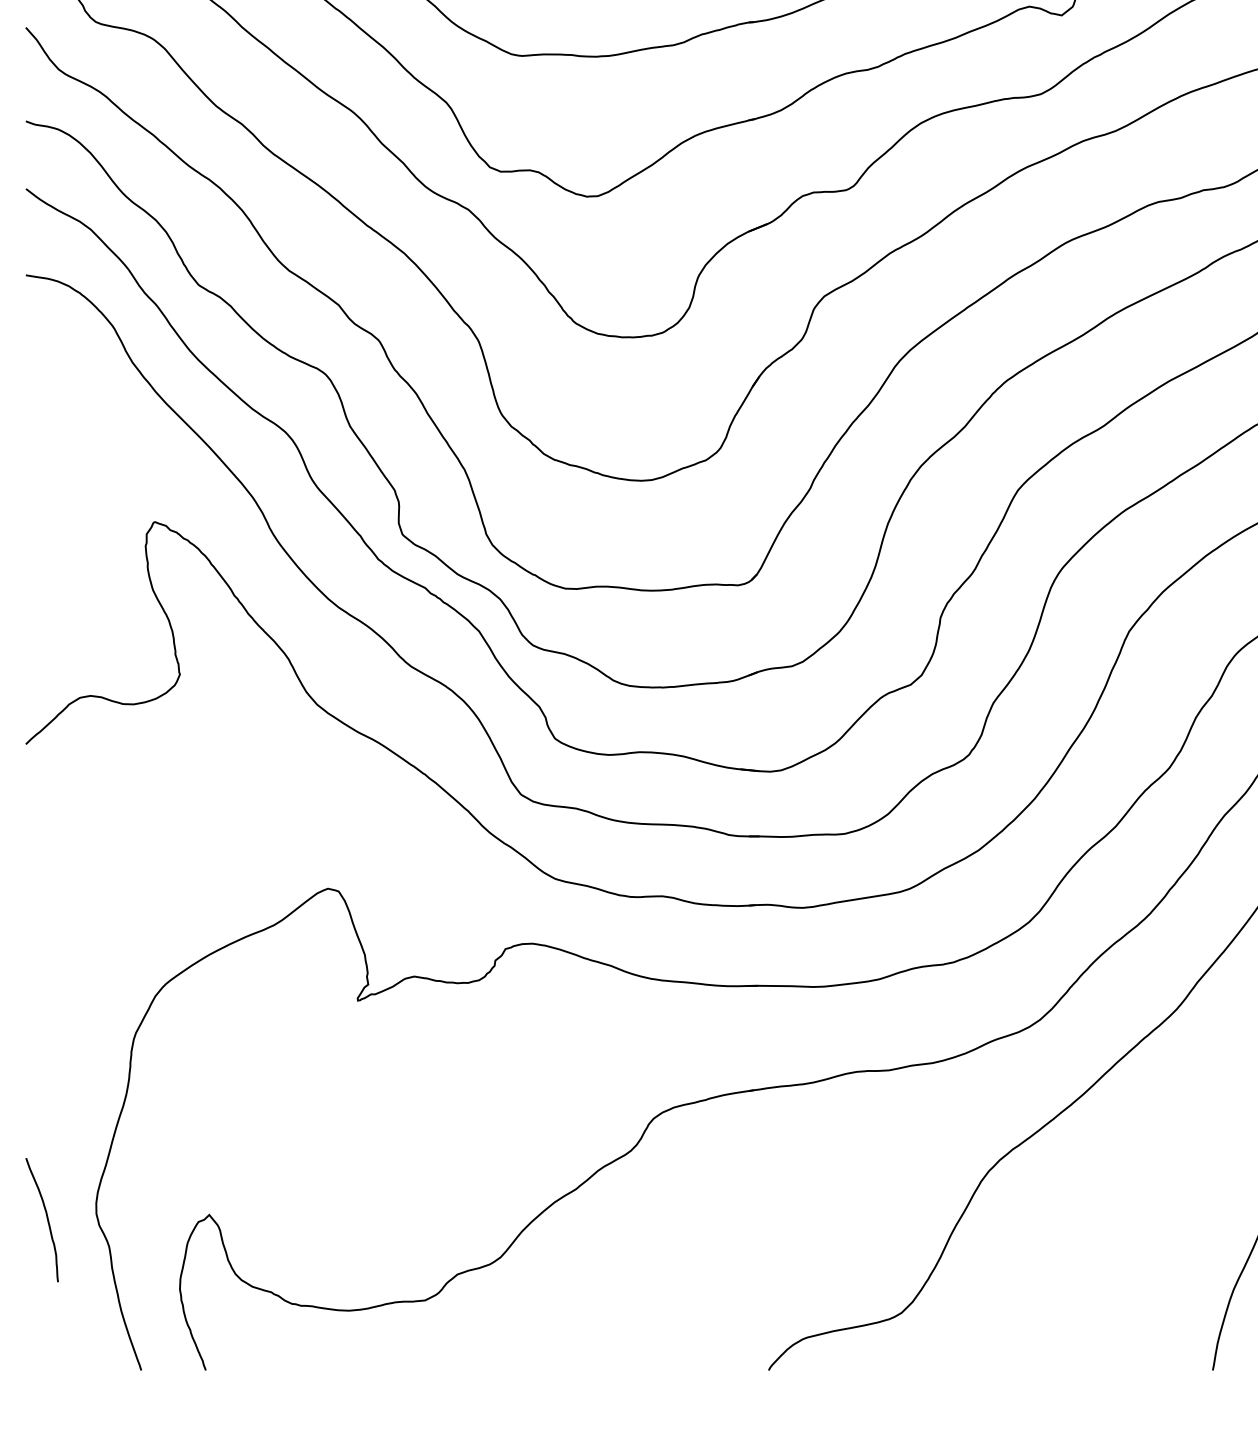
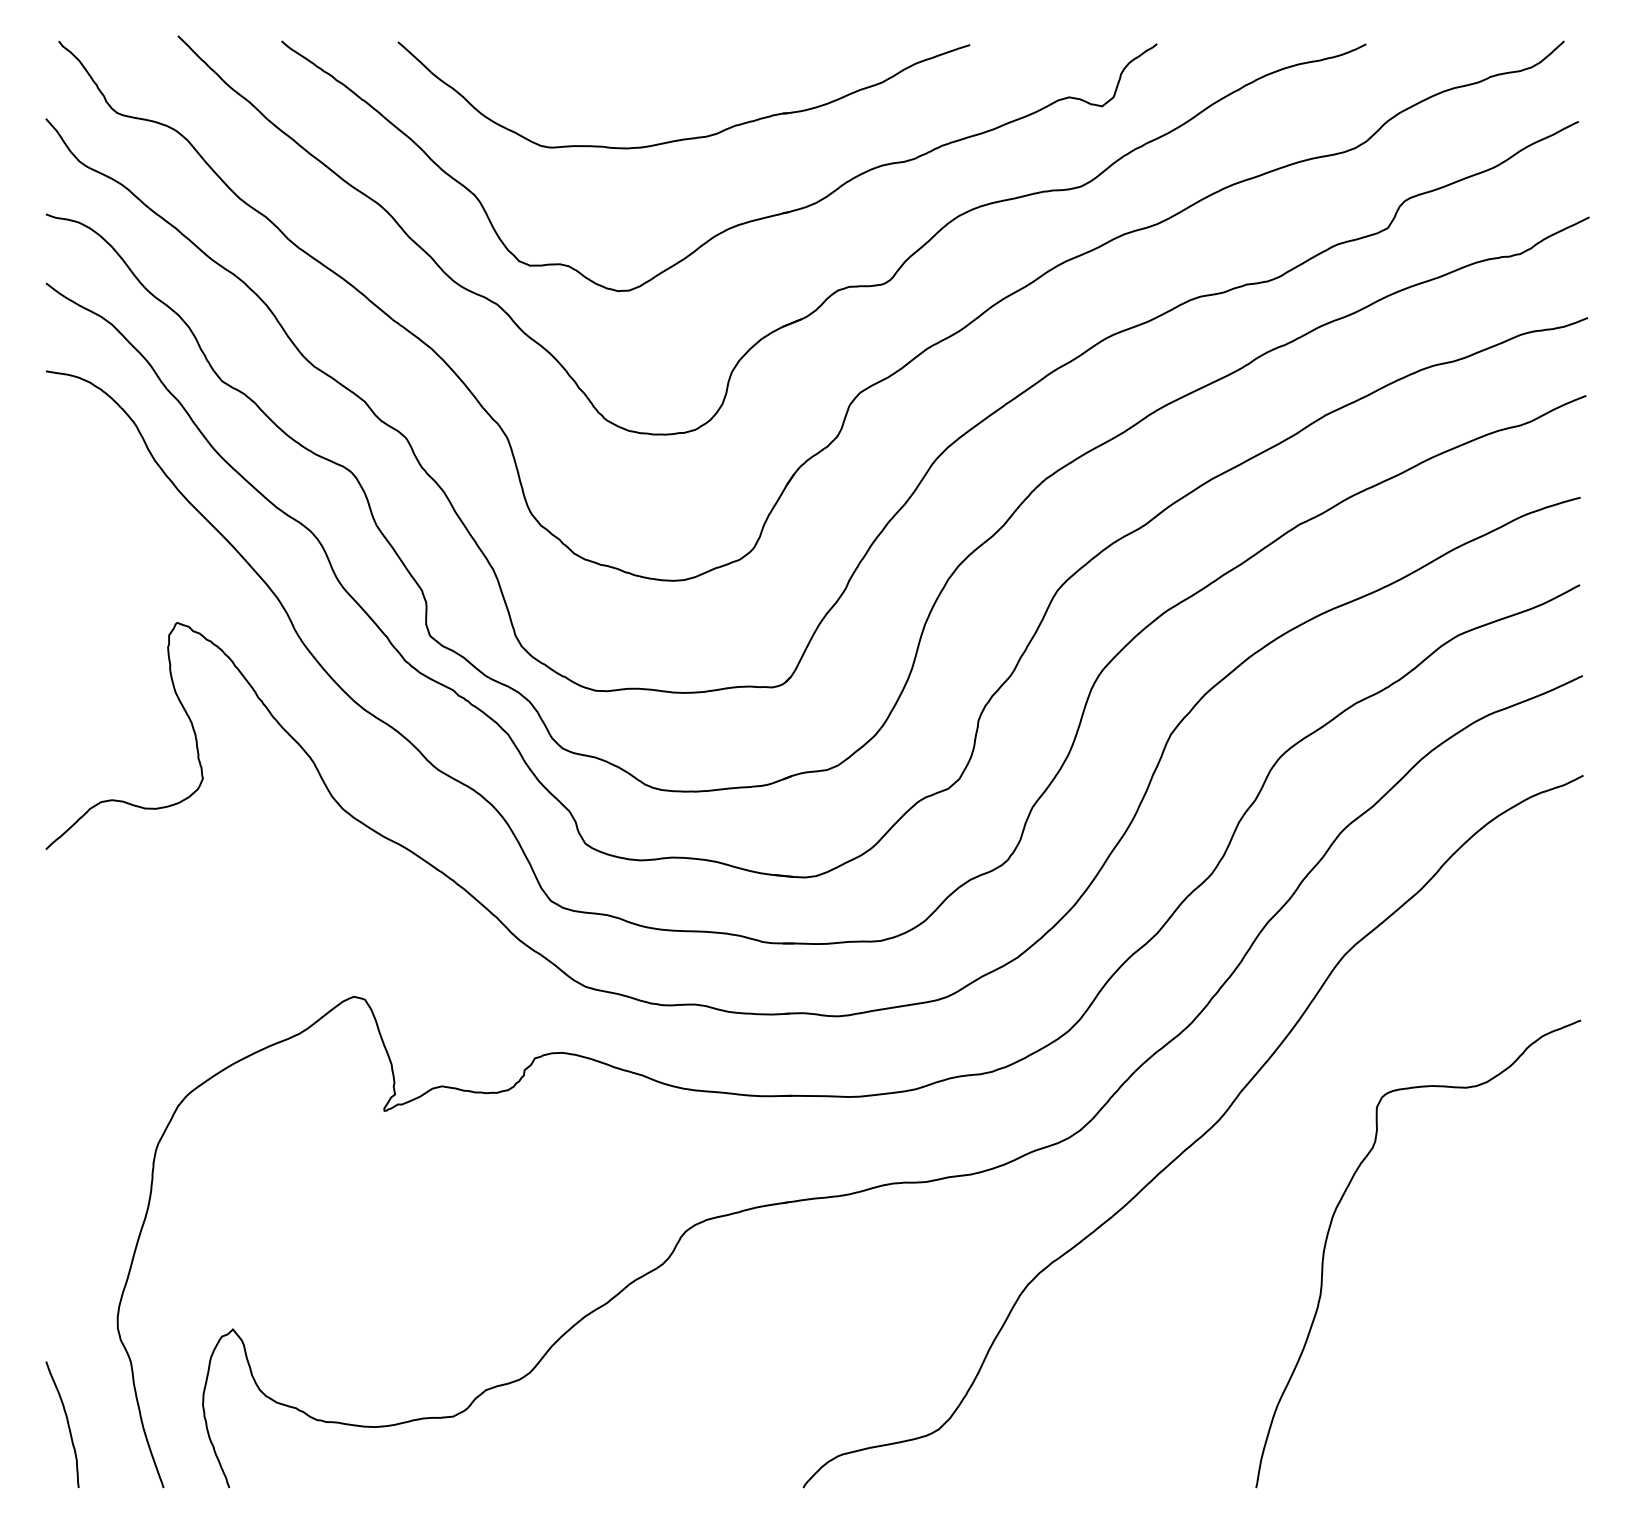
curve: (46, 1216) -> (66, 1421), moved

